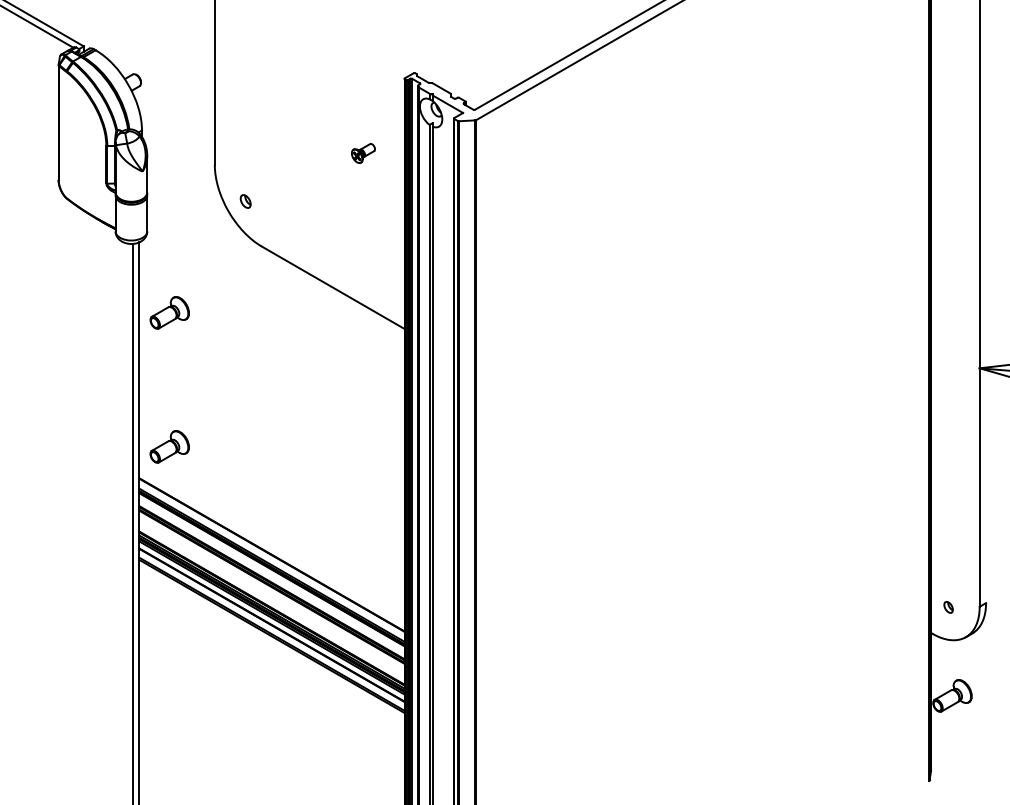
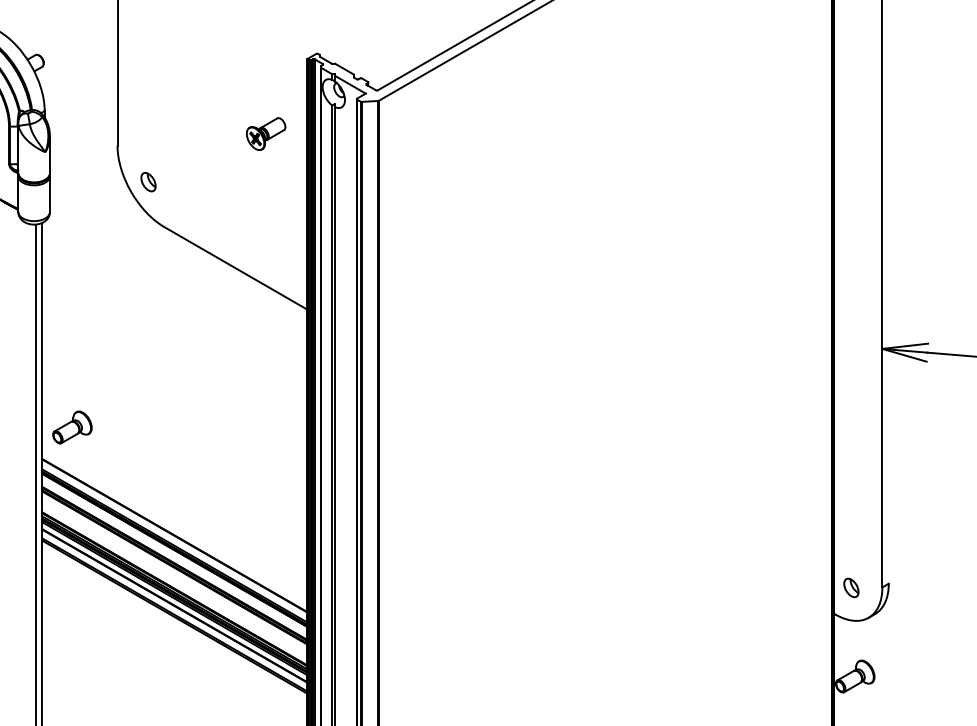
part: (363, 153) -> (266, 134), size x1.67
part: (245, 201) -> (148, 182), size x1.43
part: (169, 312) -> (72, 293), removed
part: (948, 607) -> (851, 588), size x1.67

